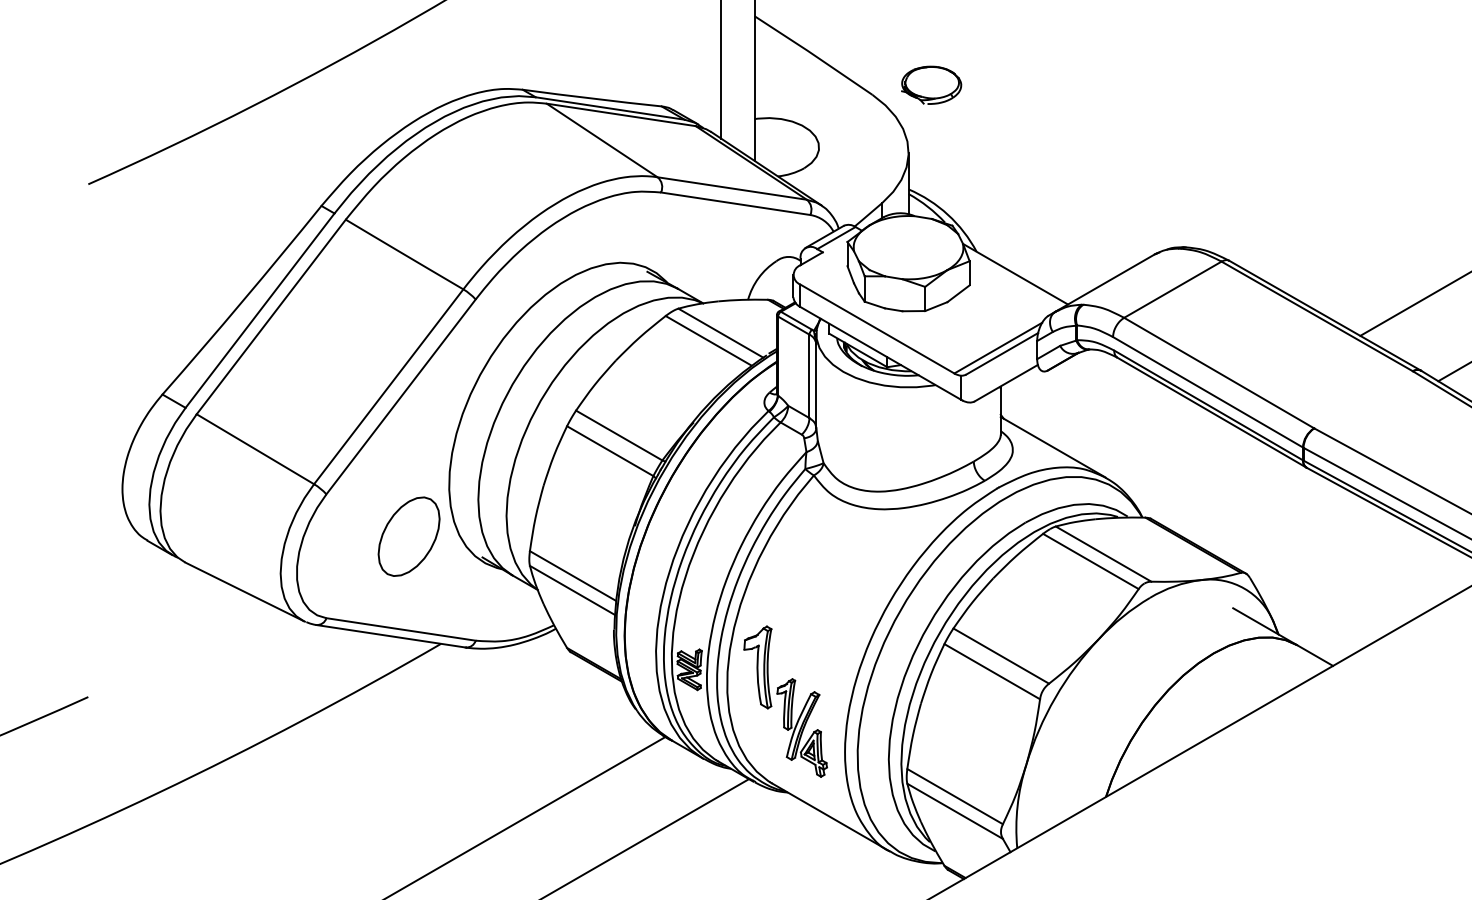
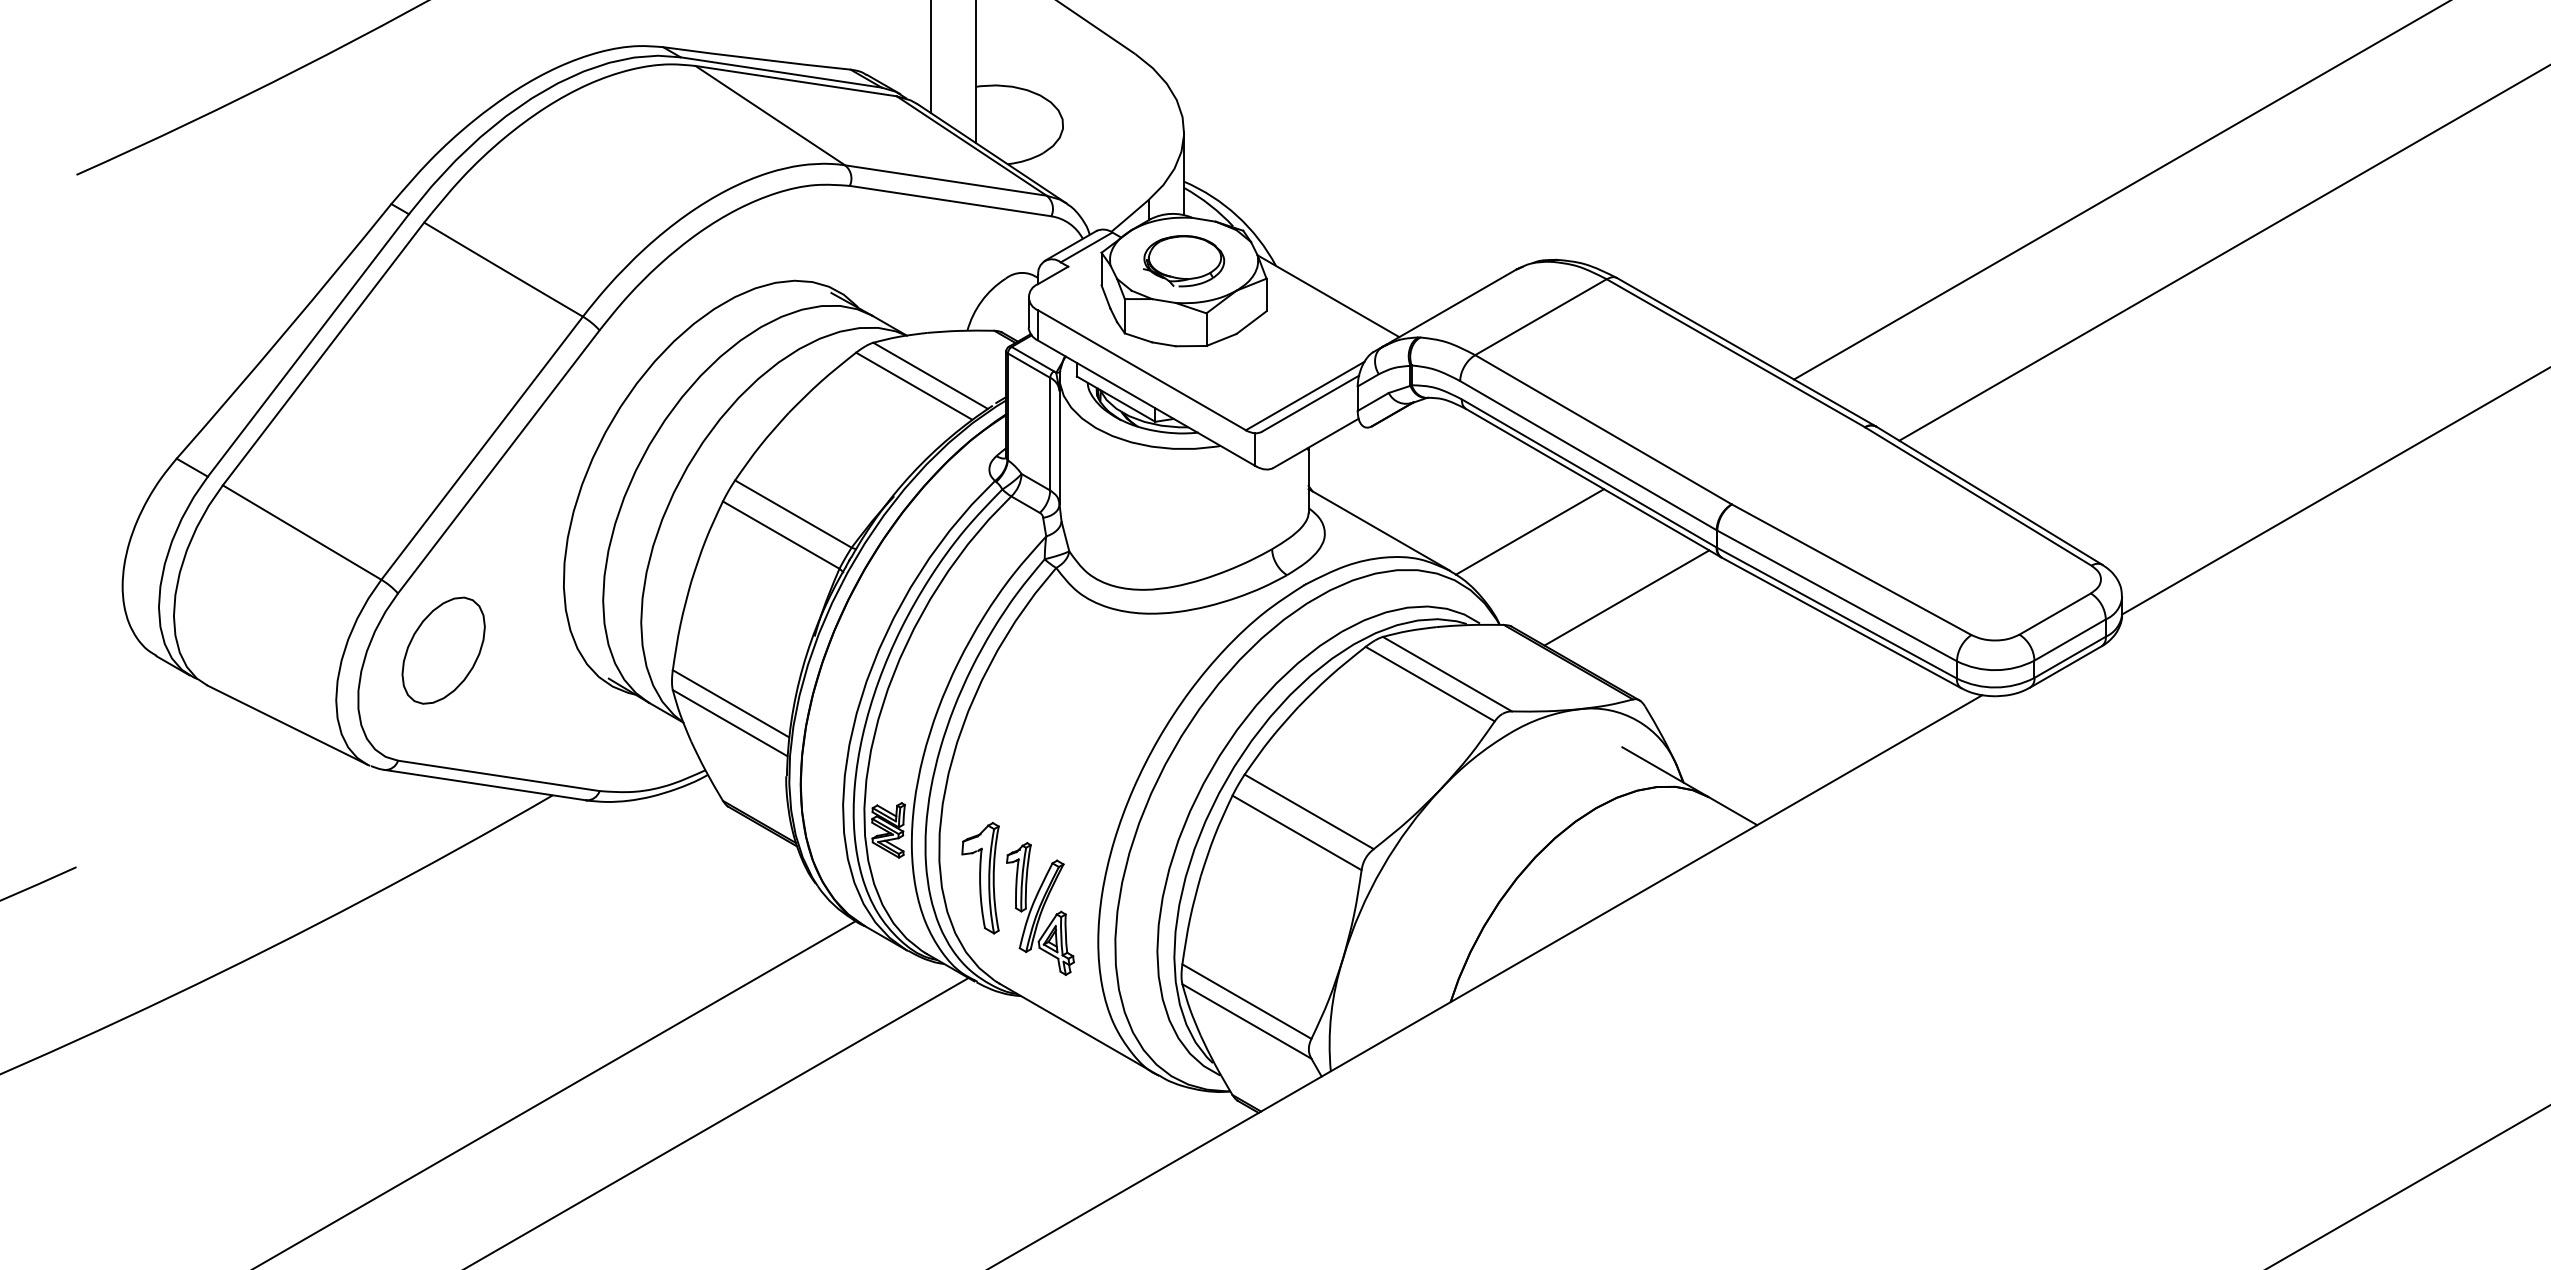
part: (931, 85) -> (1184, 261), moved
line: (1164, 448) -> (1529, 531), added
line: (1236, 497) -> (1626, 597), added
part: (408, 536) -> (443, 650), moved
part: (757, 667) -> (980, 878), moved

